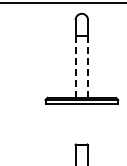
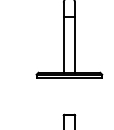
line: (88, 66) -> (75, 44), dashed -> solid
line: (75, 67) -> (63, 45), dashed -> solid

